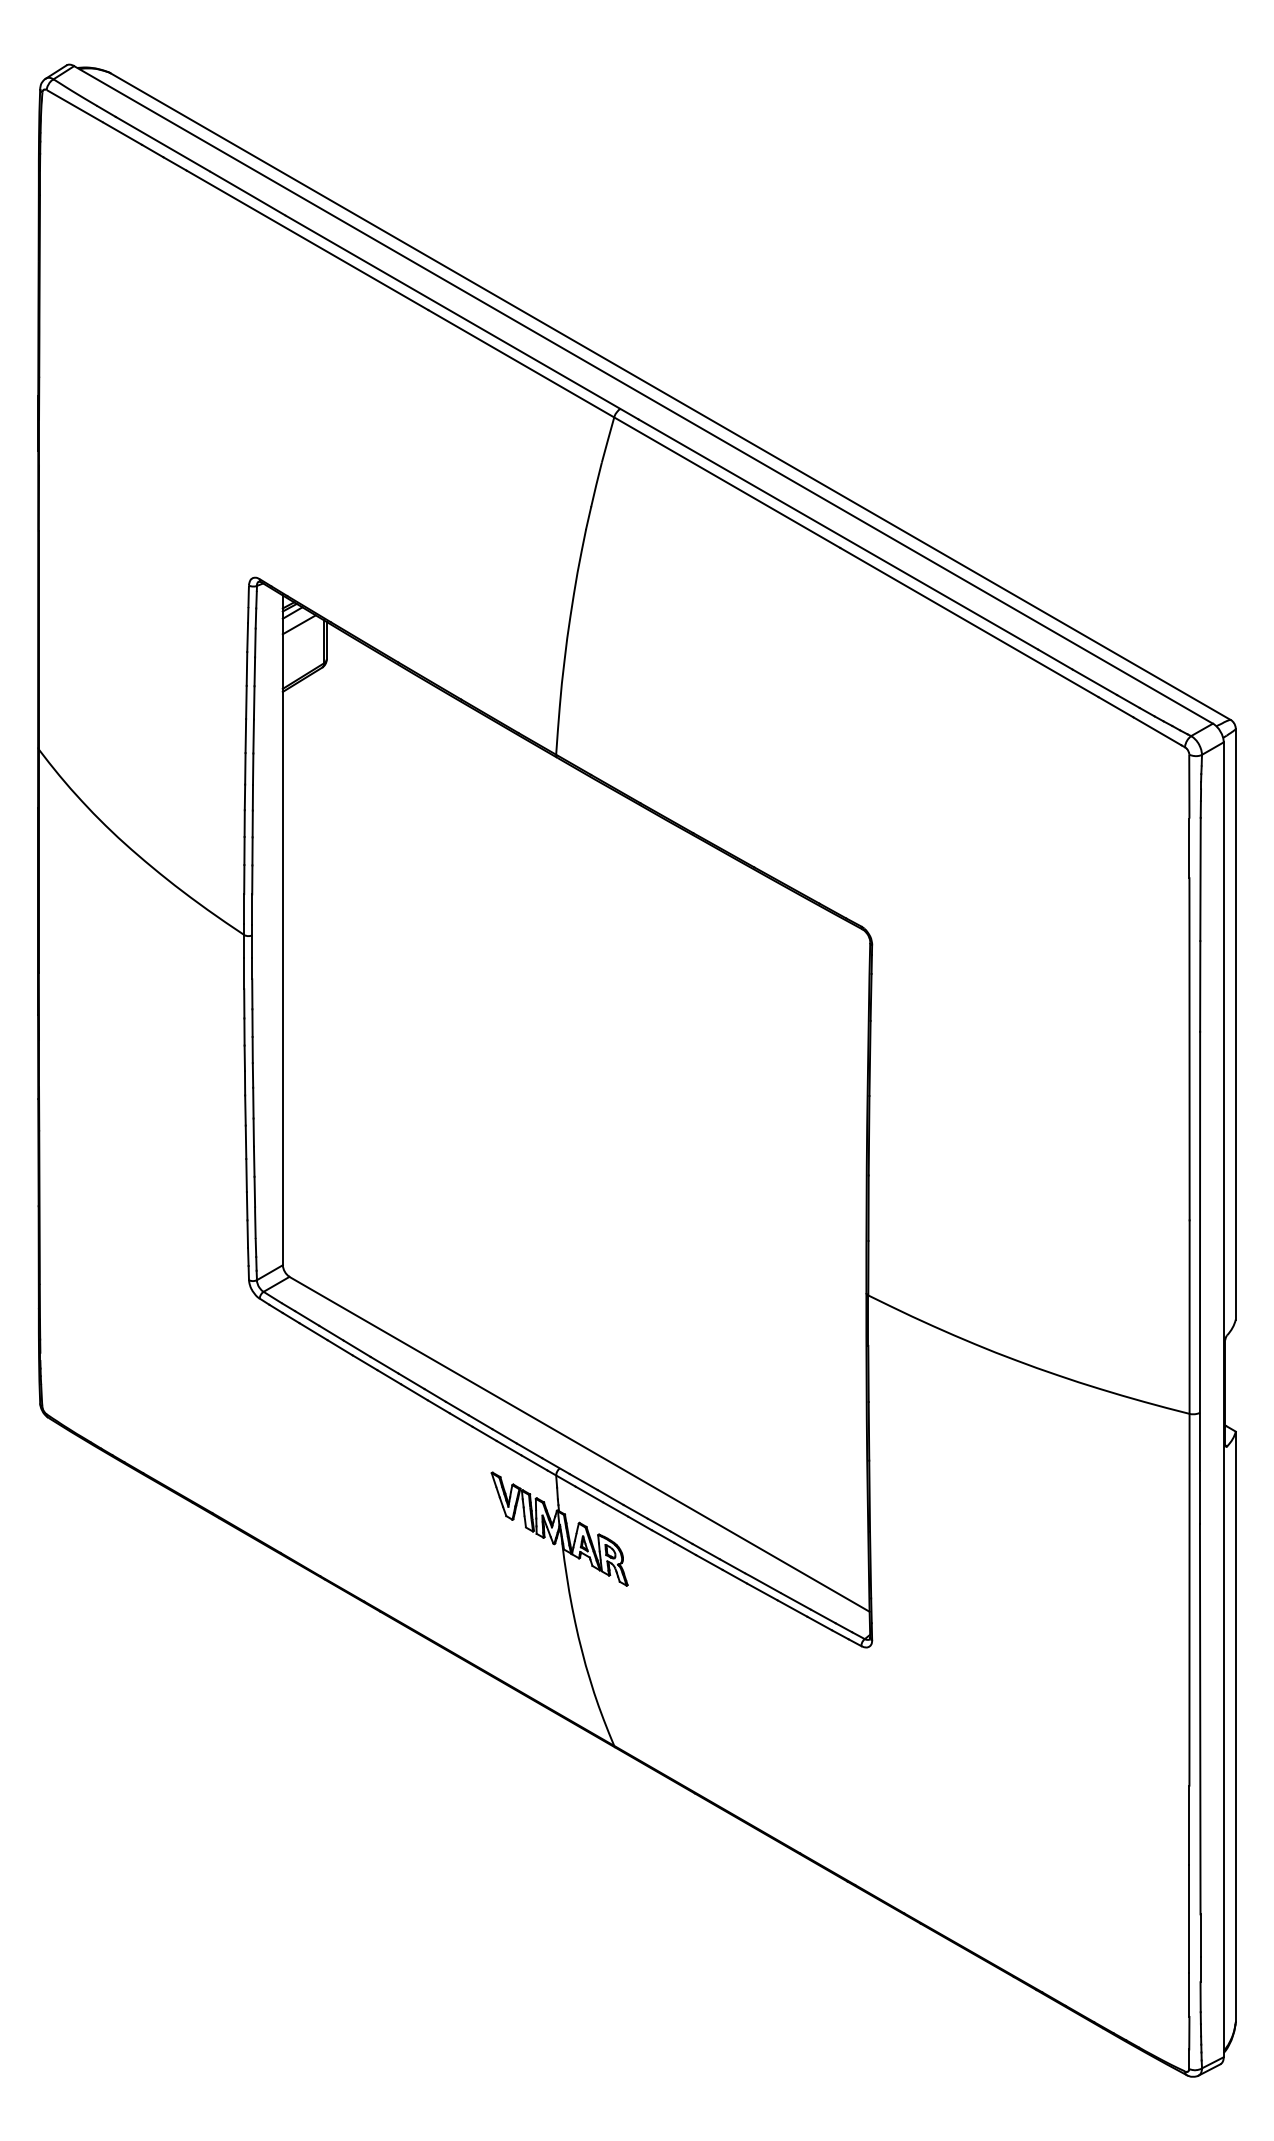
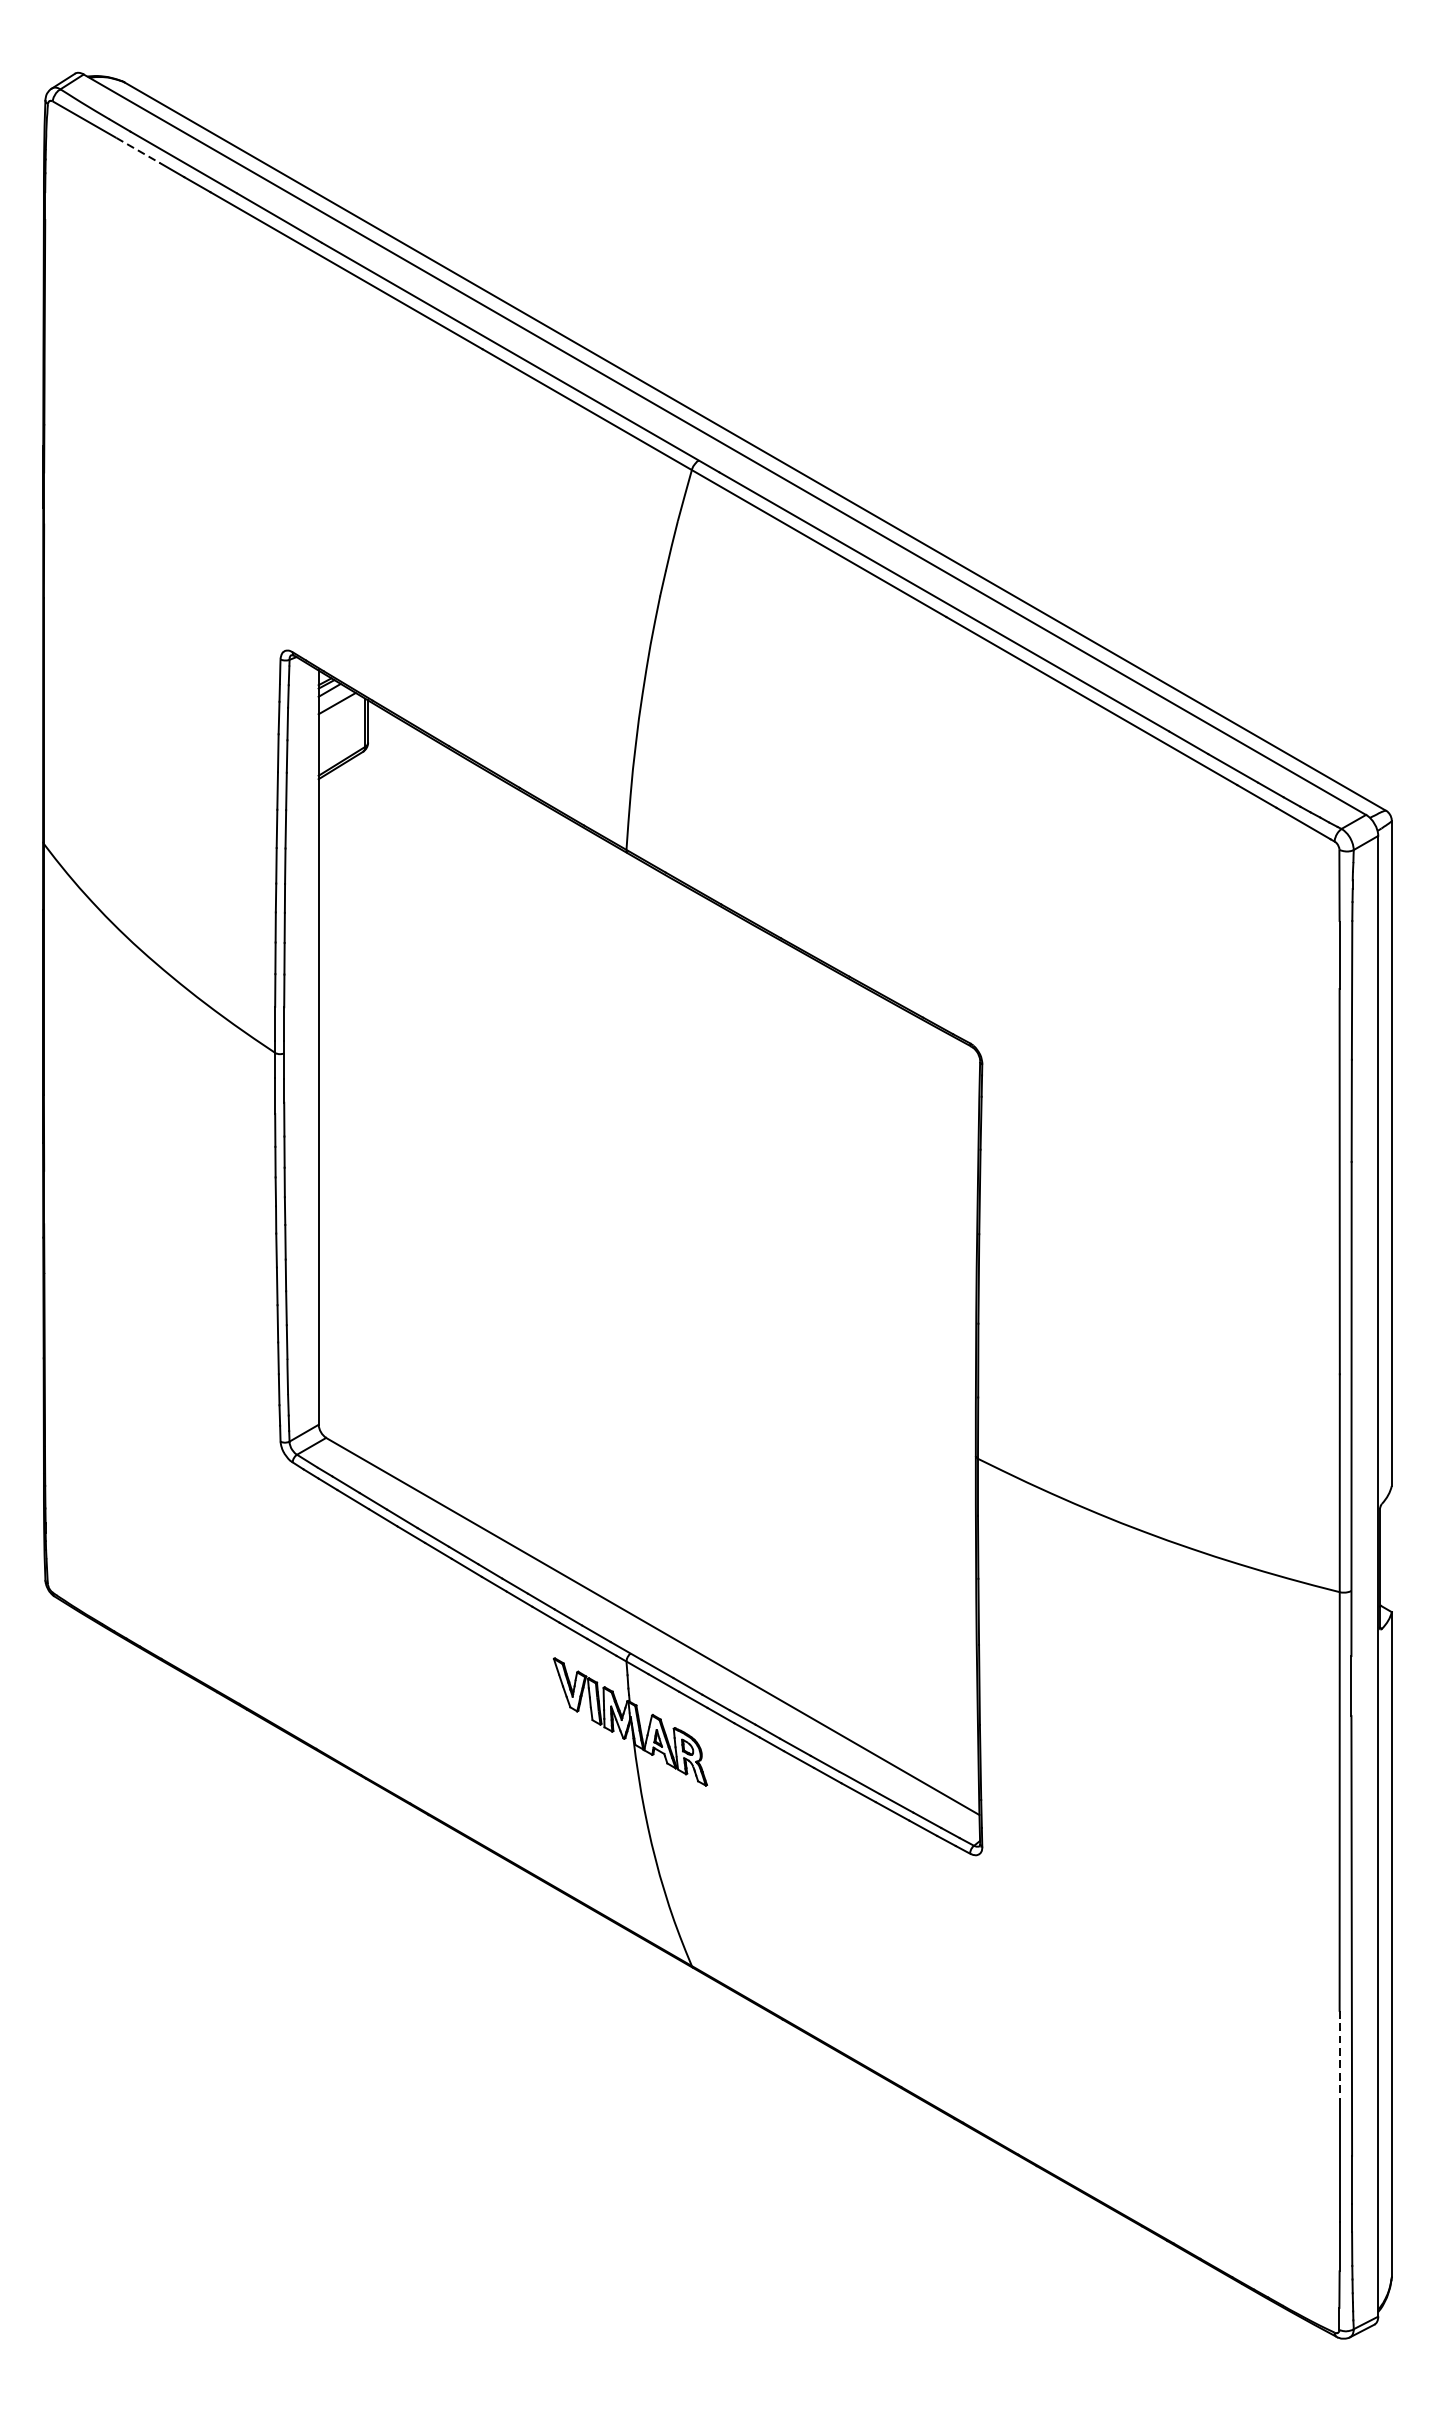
line: (123, 133) -> (139, 150), solid -> dashed
line: (1189, 1825) -> (1339, 2055), solid -> dashed

